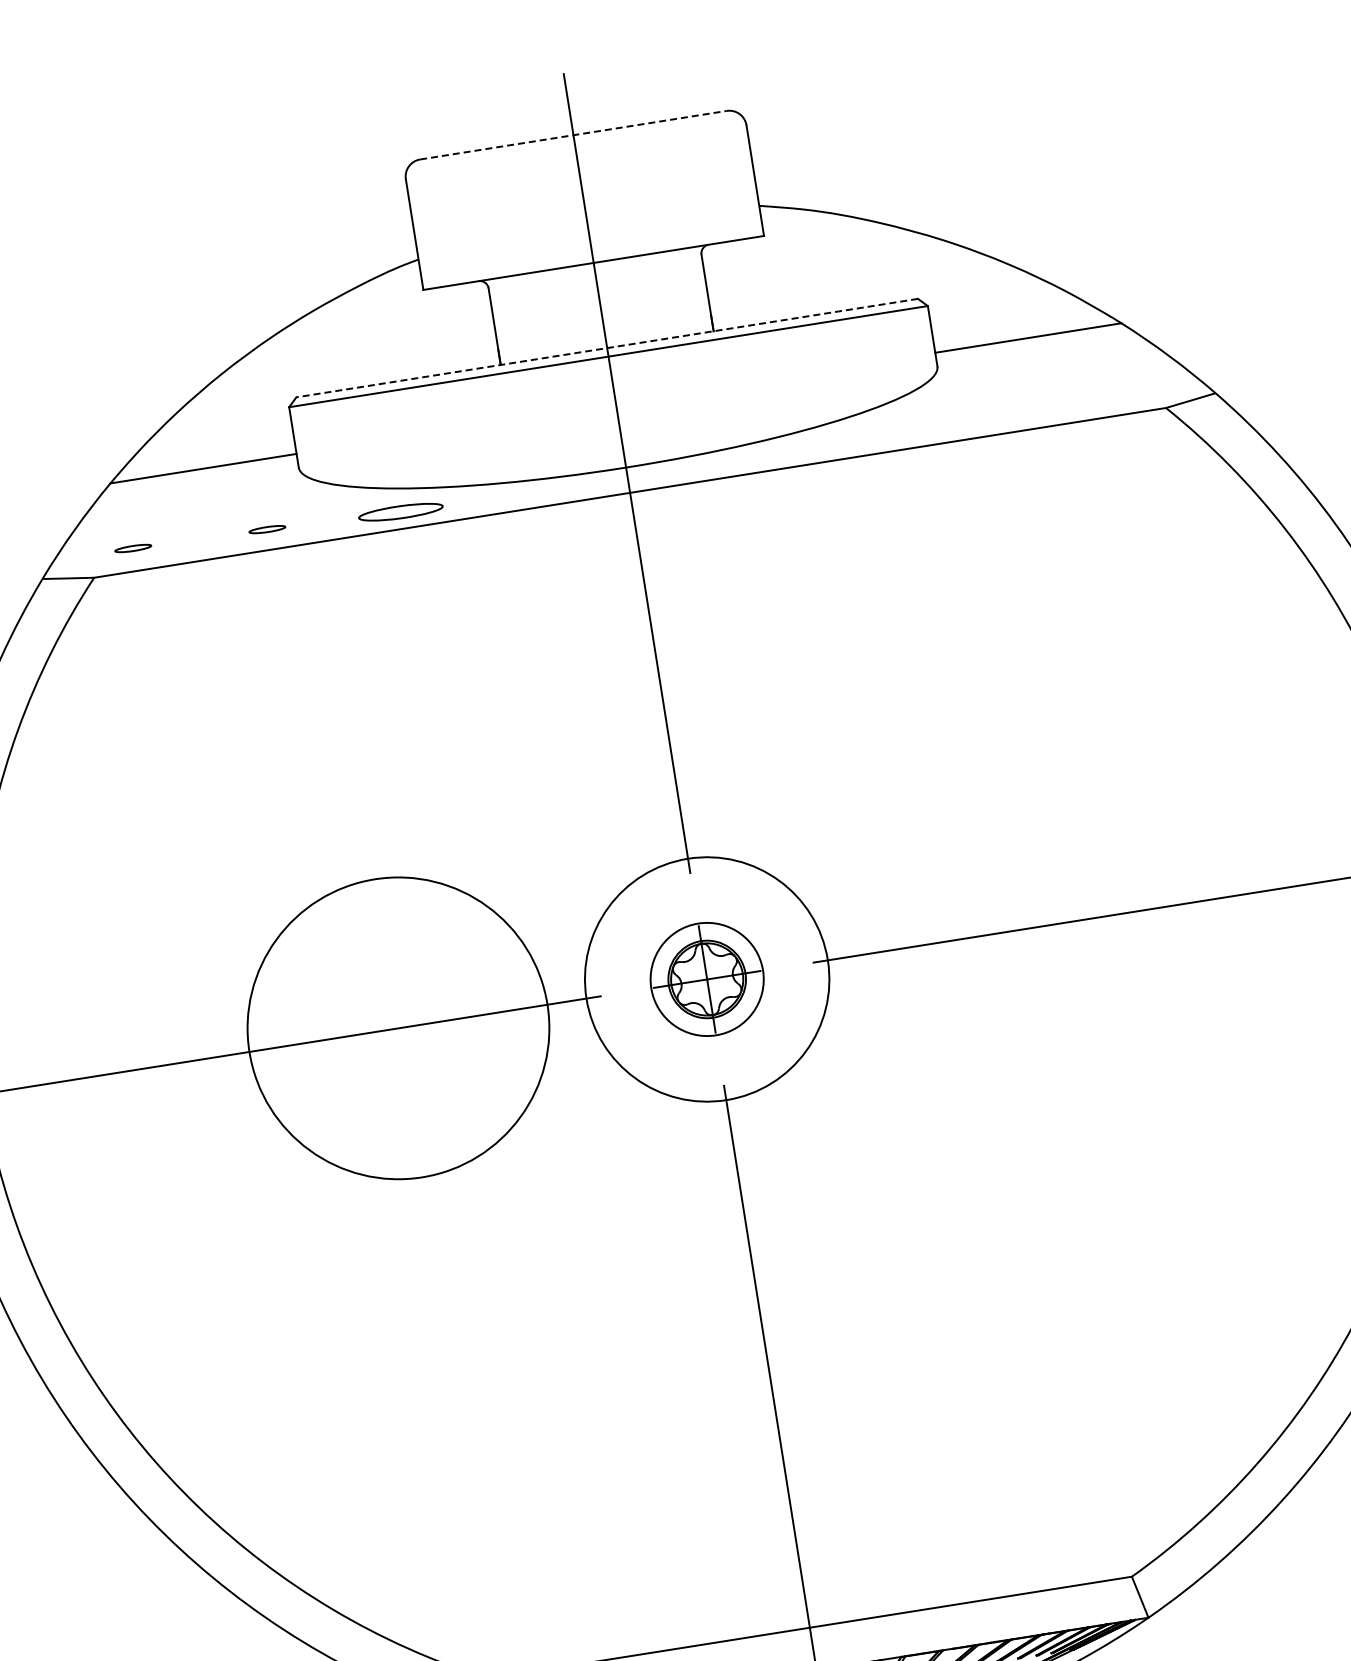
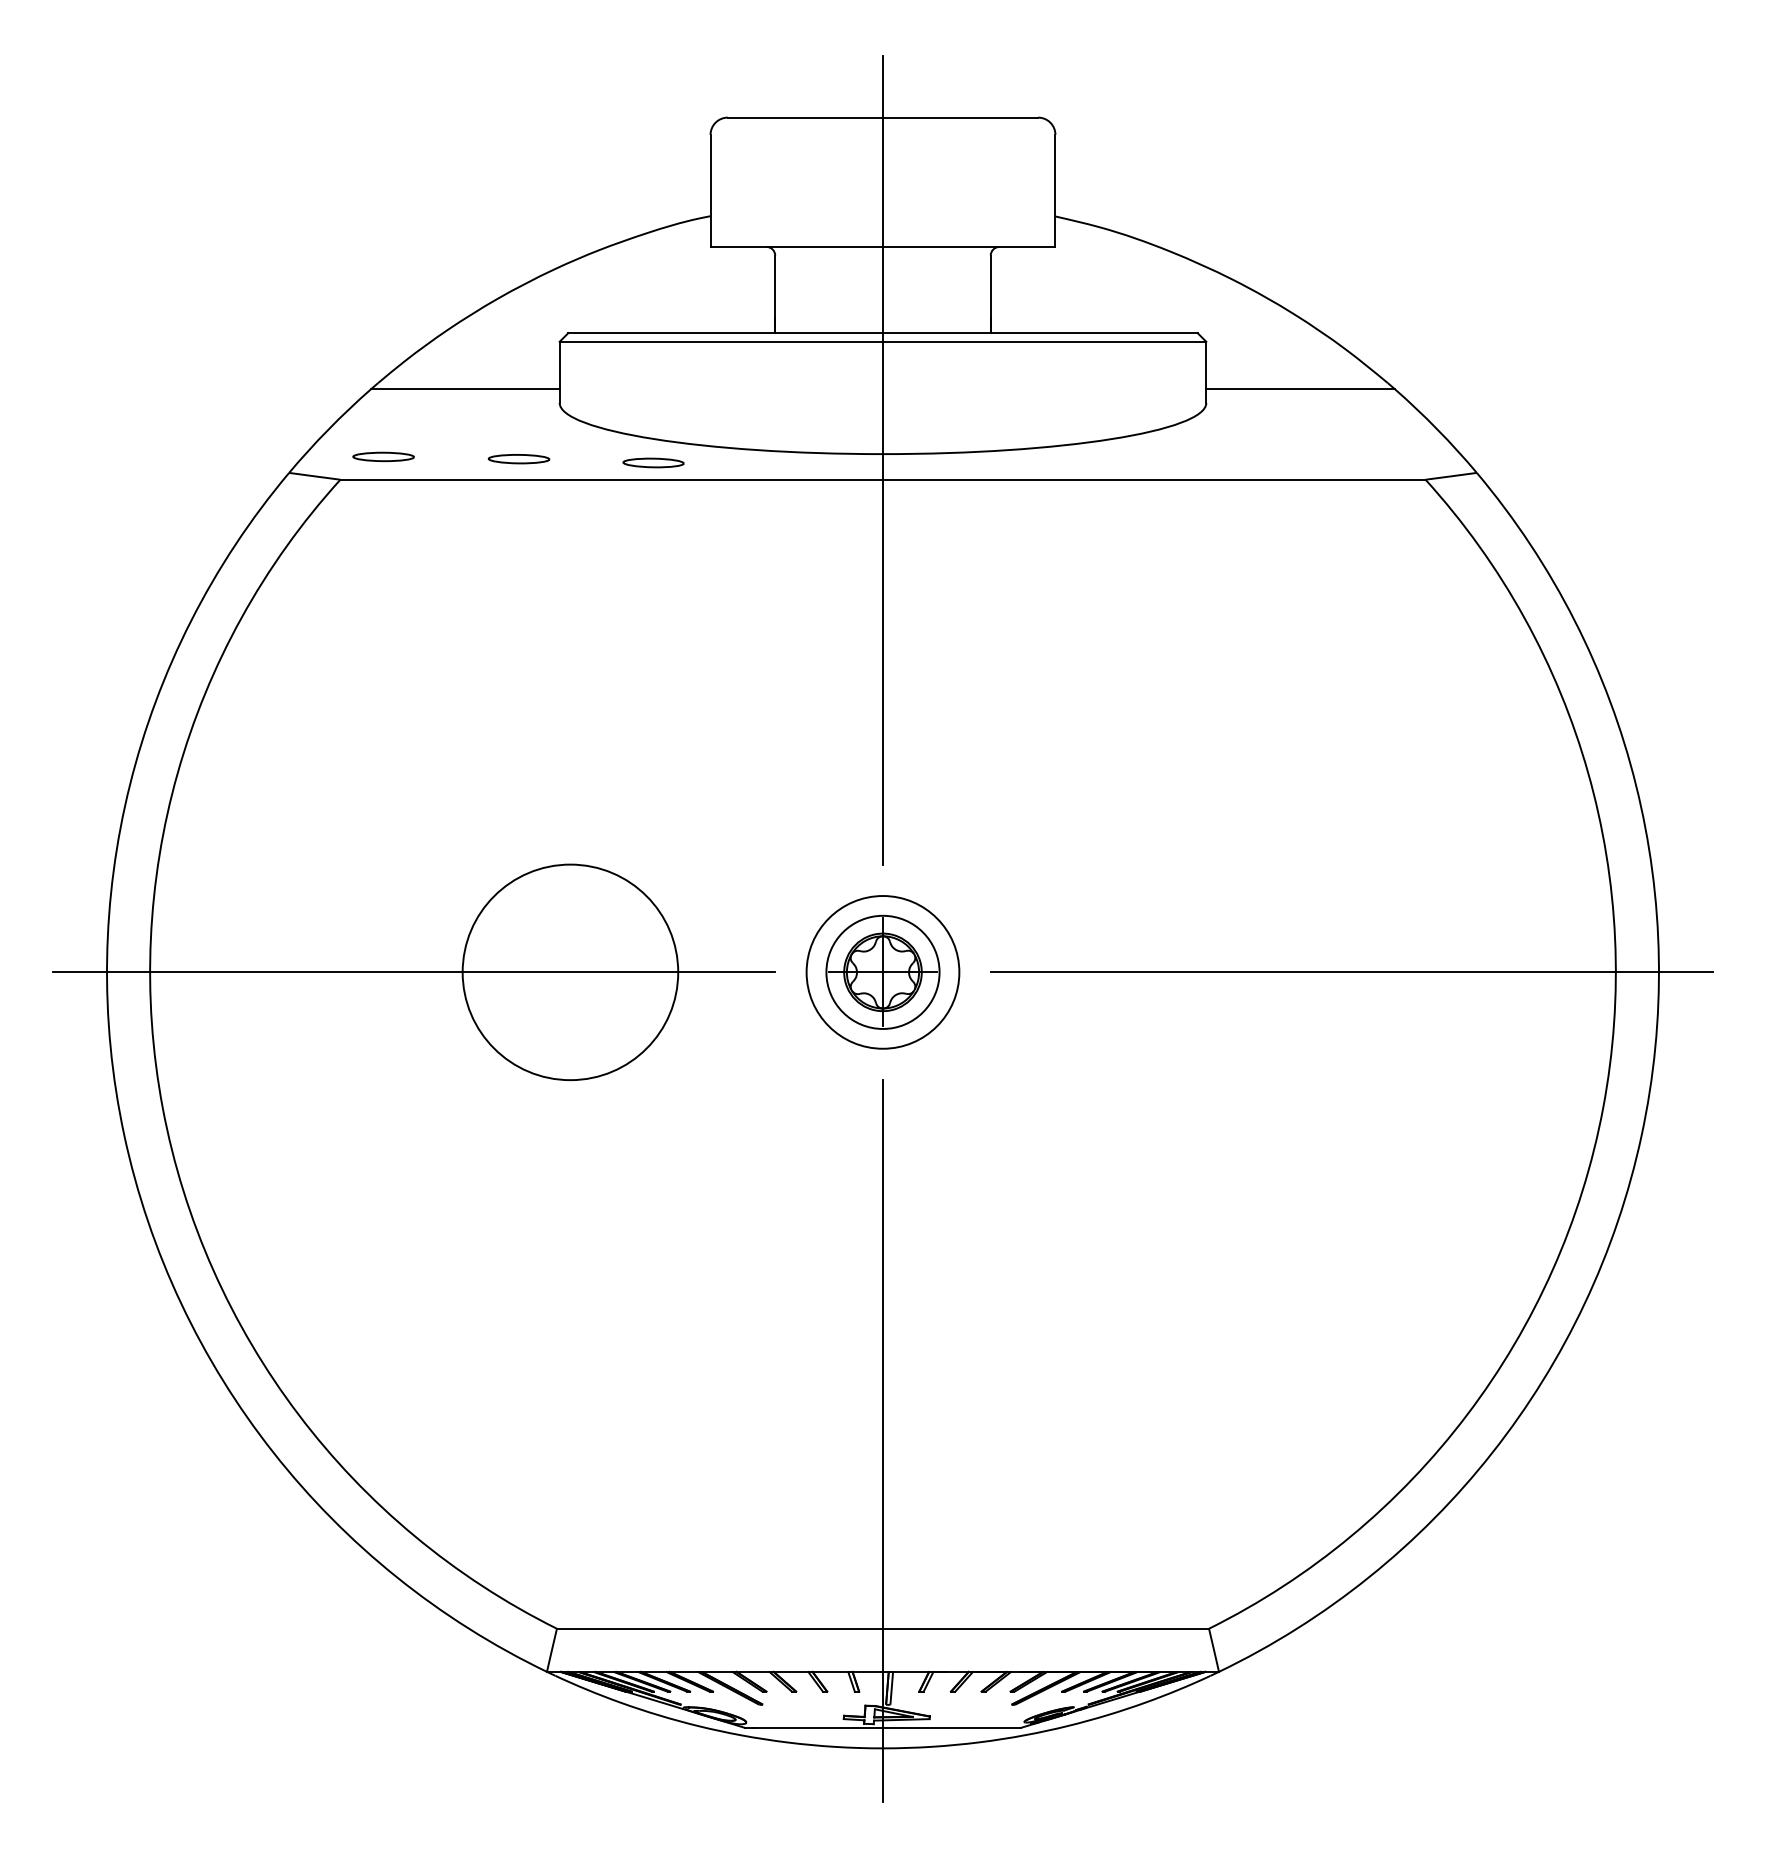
line: (573, 135) -> (883, 117), dashed -> solid
line: (607, 348) -> (883, 333), dashed -> solid
part: (400, 511) -> (653, 462), size x0.71
part: (266, 529) -> (518, 459), size x1.67
part: (133, 548) -> (383, 456), size x1.67
circle: (706, 979) -> (882, 972), size x0.62
circle: (398, 1028) -> (570, 972), size x0.71

